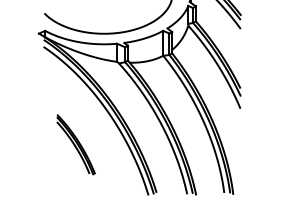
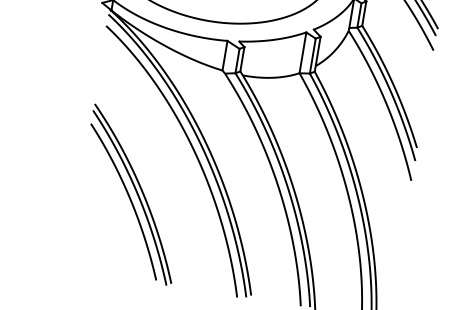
part: (75, 144) -> (131, 194), size x1.67

